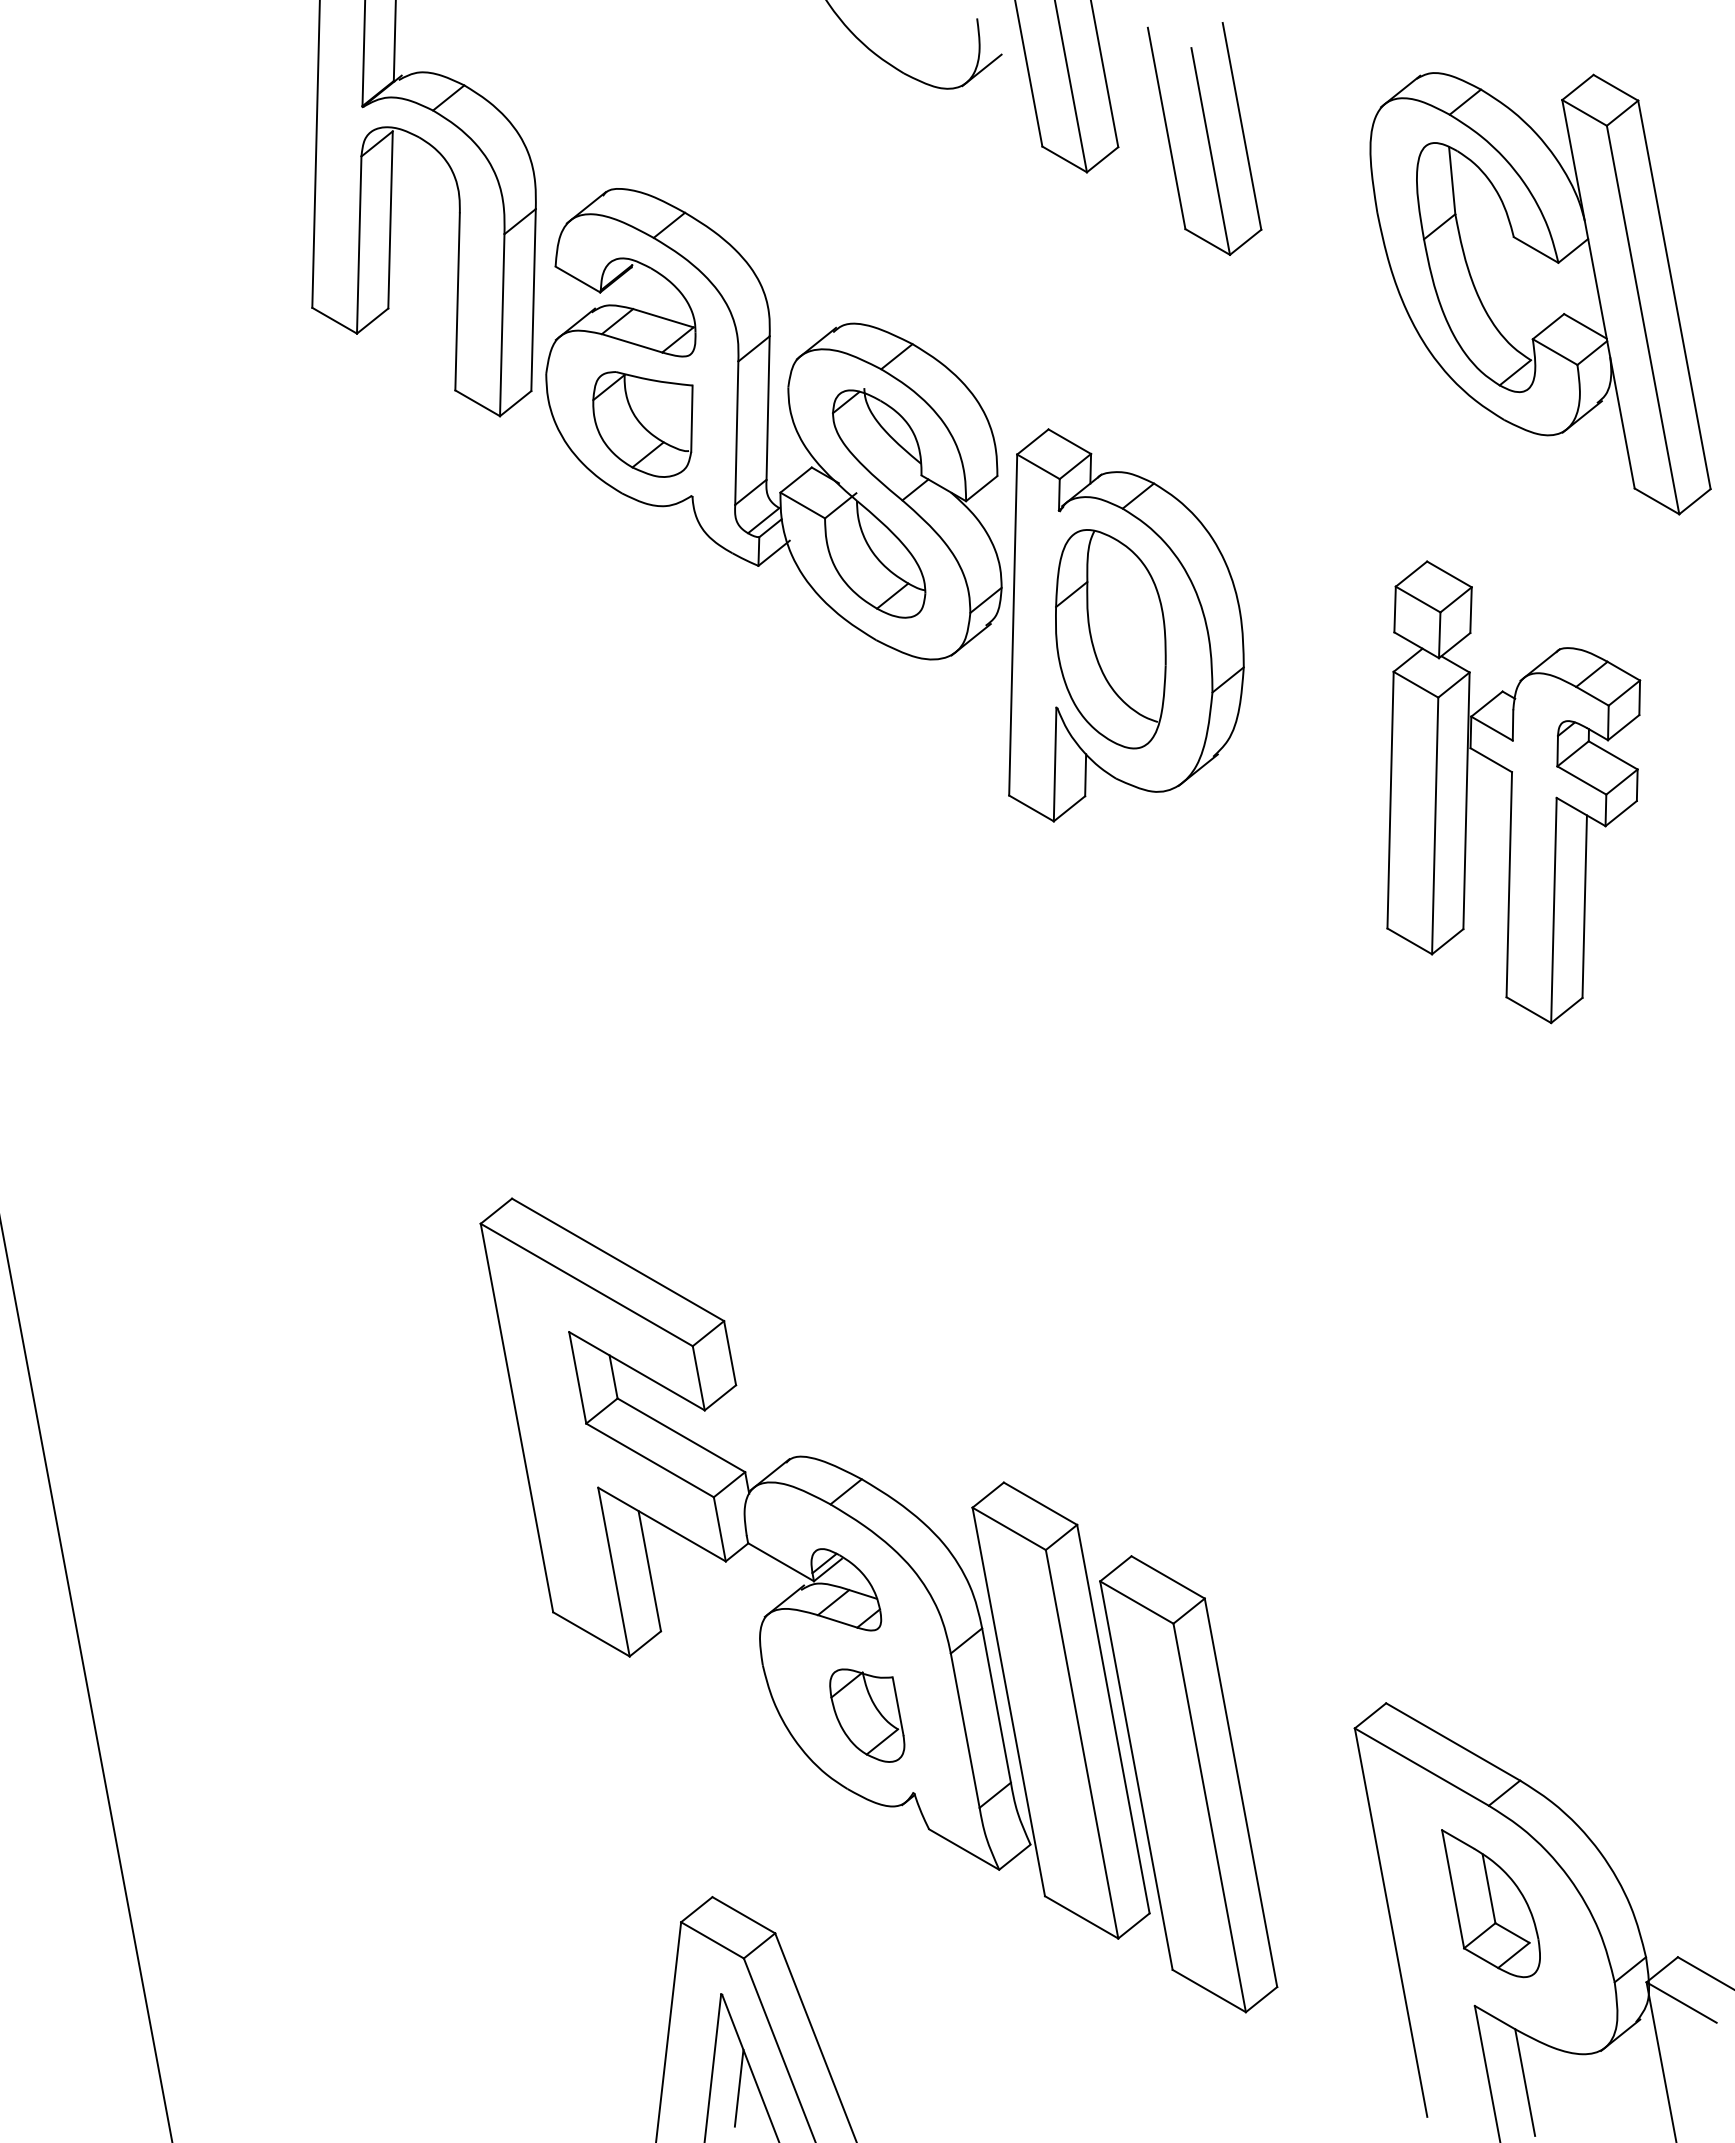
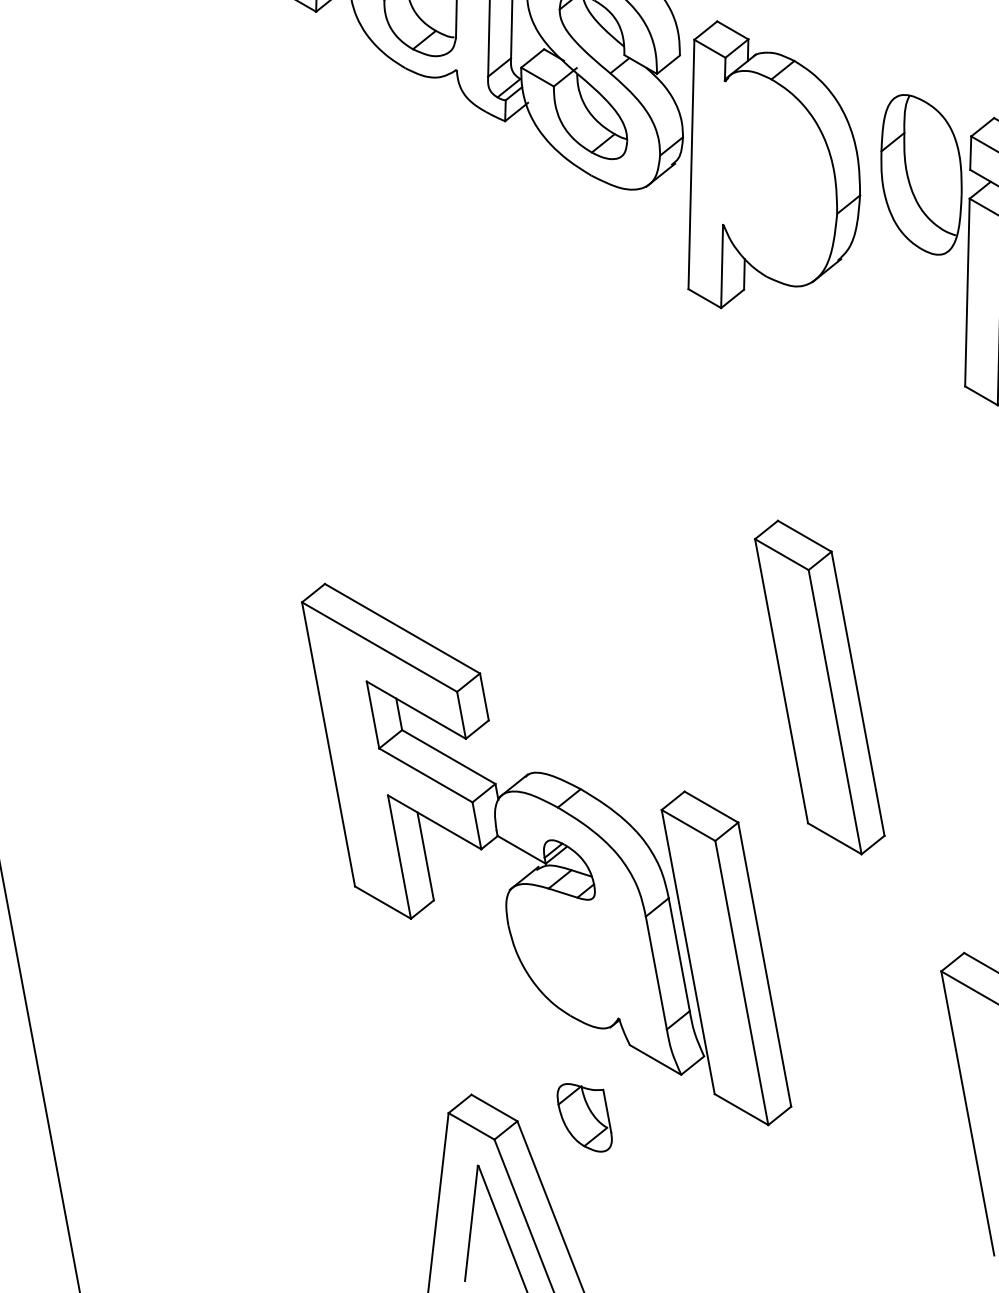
part: (1110, 639) -> (921, 175), moved
part: (867, 1715) -> (584, 1117), moved
part: (1188, 1784) -> (819, 687), moved
line: (738, 2087) -> (490, 1233), removed

